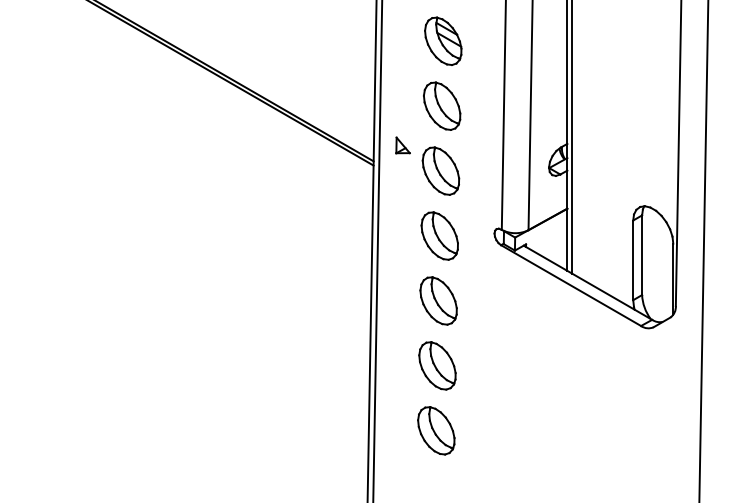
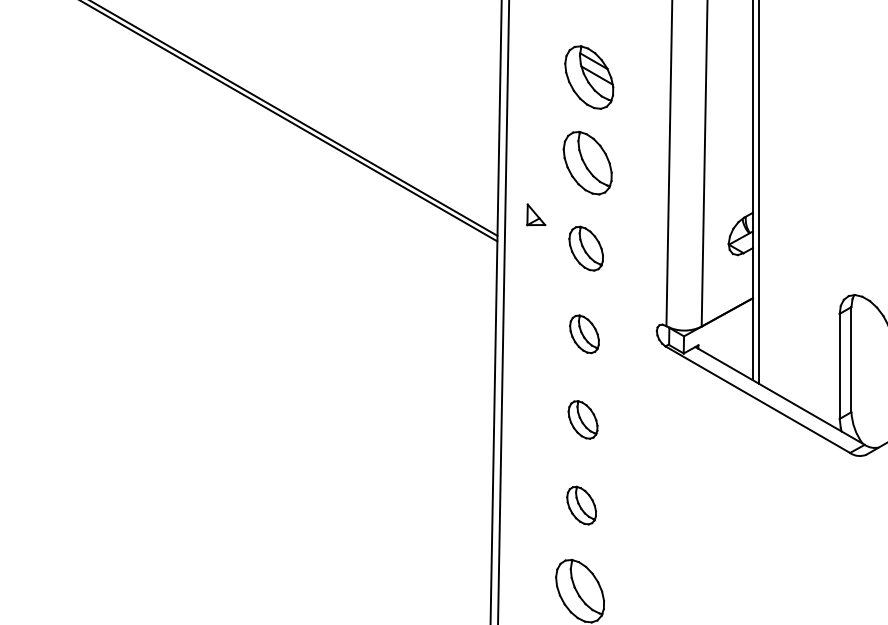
part: (440, 170) -> (585, 247), size x0.7
part: (439, 235) -> (584, 333), size x0.6
part: (438, 300) -> (582, 419), size x0.6
part: (437, 365) -> (581, 505), size x0.6

